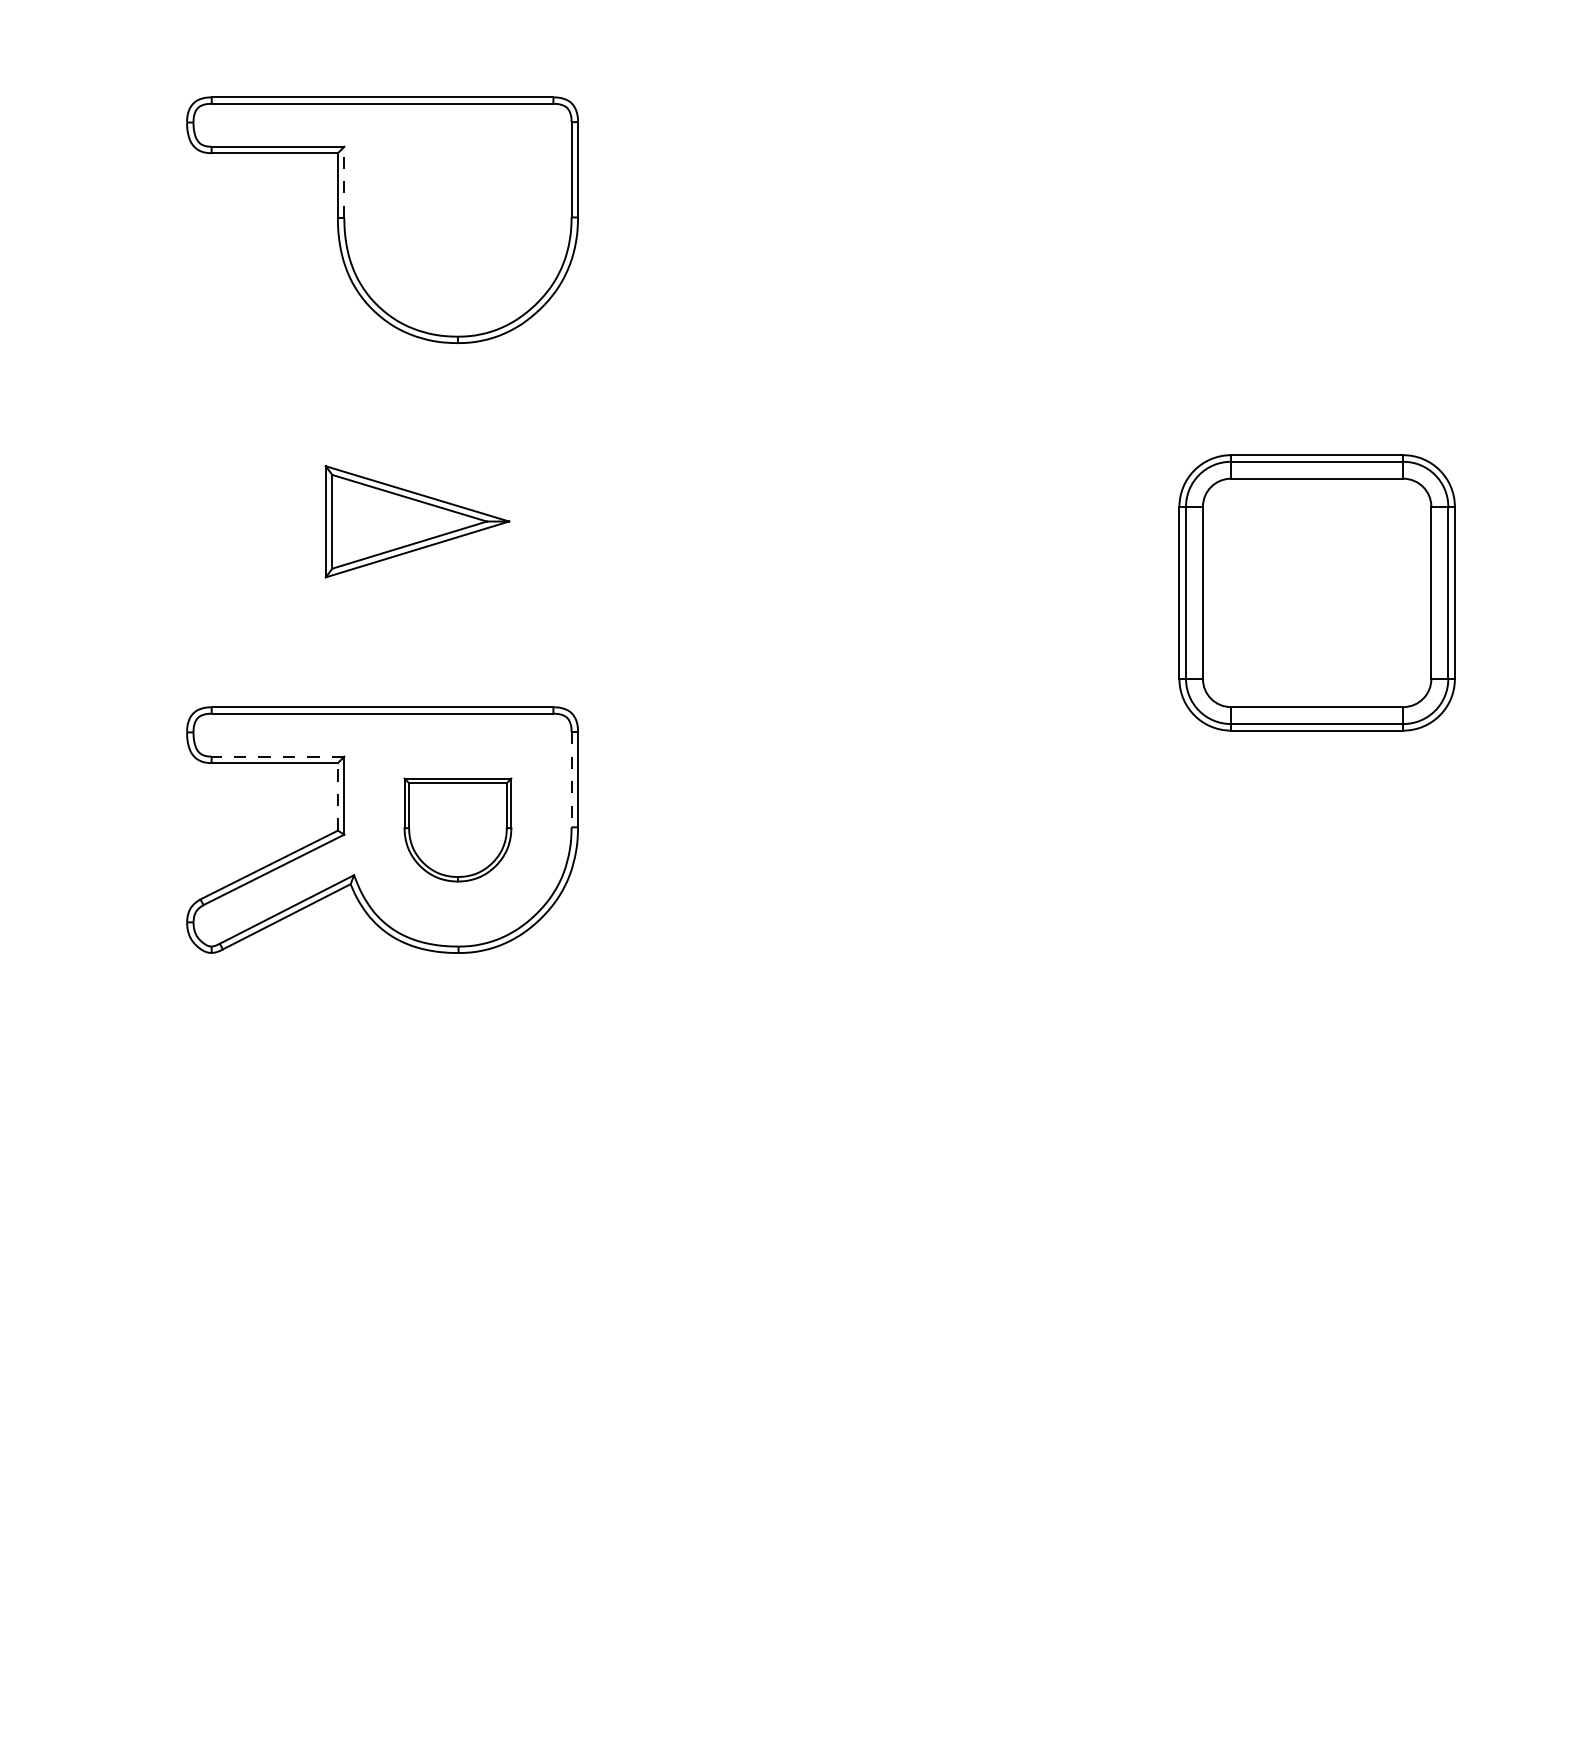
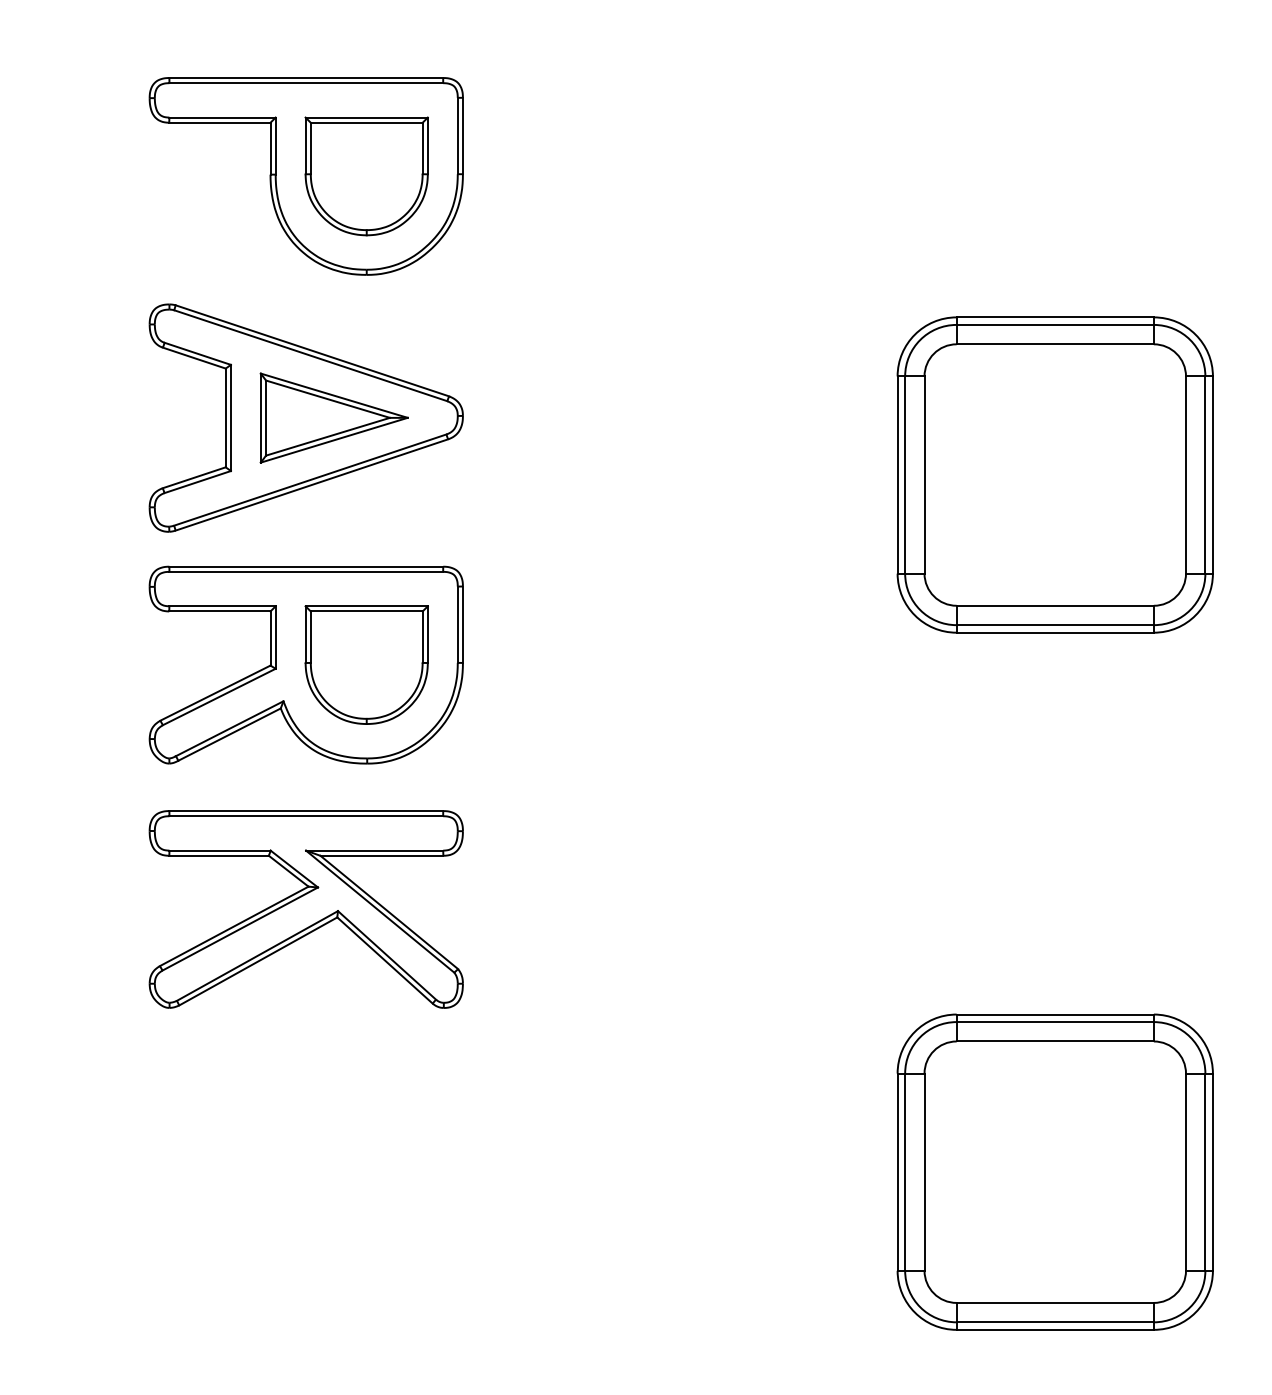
line: (344, 182) -> (275, 146), dashed -> solid
part: (457, 219) -> (366, 175), added
part: (382, 521) -> (306, 417), added
part: (1316, 592) -> (1054, 474), size x1.43
line: (277, 756) -> (222, 606), dashed -> solid
line: (571, 779) -> (457, 624), dashed -> solid
line: (337, 796) -> (270, 638), dashed -> solid
part: (457, 829) -> (366, 664), size x1.43
part: (382, 1134) -> (306, 909), added
part: (1316, 1462) -> (1054, 1171), added

